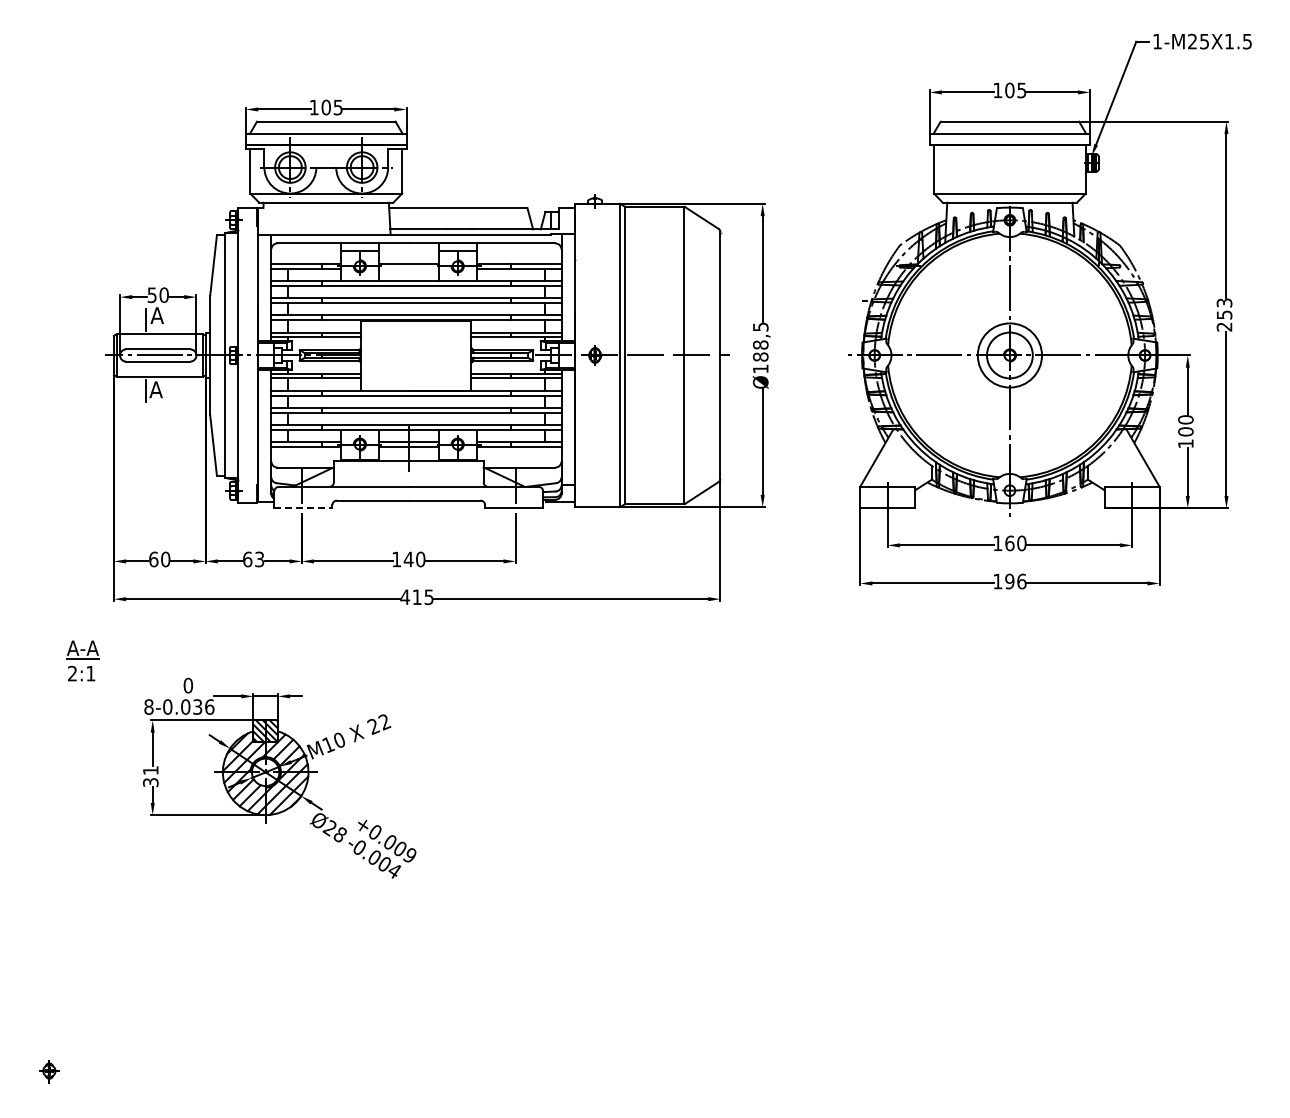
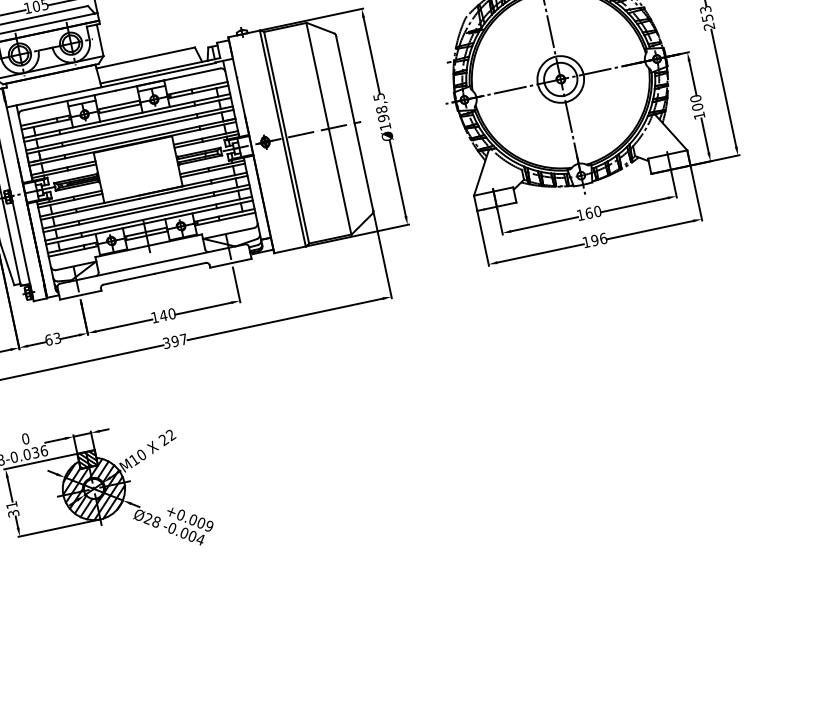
line: (408, 268) -> (119, 108), added
text: (760, 356) -> (383, 117), Ø188,5 -> Ø198,5
line: (303, 508) -> (80, 295), dashed -> solid
text: (416, 597) -> (174, 341), 415 -> 397

